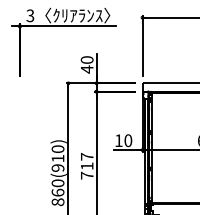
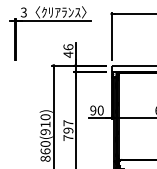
text: (86, 59) -> (67, 46), 40 -> 46
text: (118, 140) -> (93, 110), 10 -> 90
text: (86, 166) -> (67, 130), 717 -> 797

